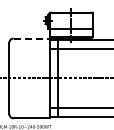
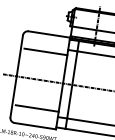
line: (32, 38) -> (50, 34), dashed -> solid
line: (30, 53) -> (45, 51), added
line: (30, 103) -> (36, 108), added

